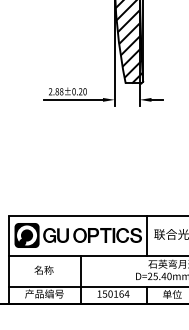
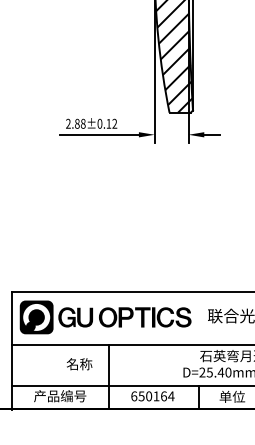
text: (82, 91) -> (111, 123), 20 -> 12
line: (147, 235) -> (198, 317), removed
text: (44, 270) -> (79, 364), moved
text: (99, 294) -> (134, 396), 150164 -> 650164

